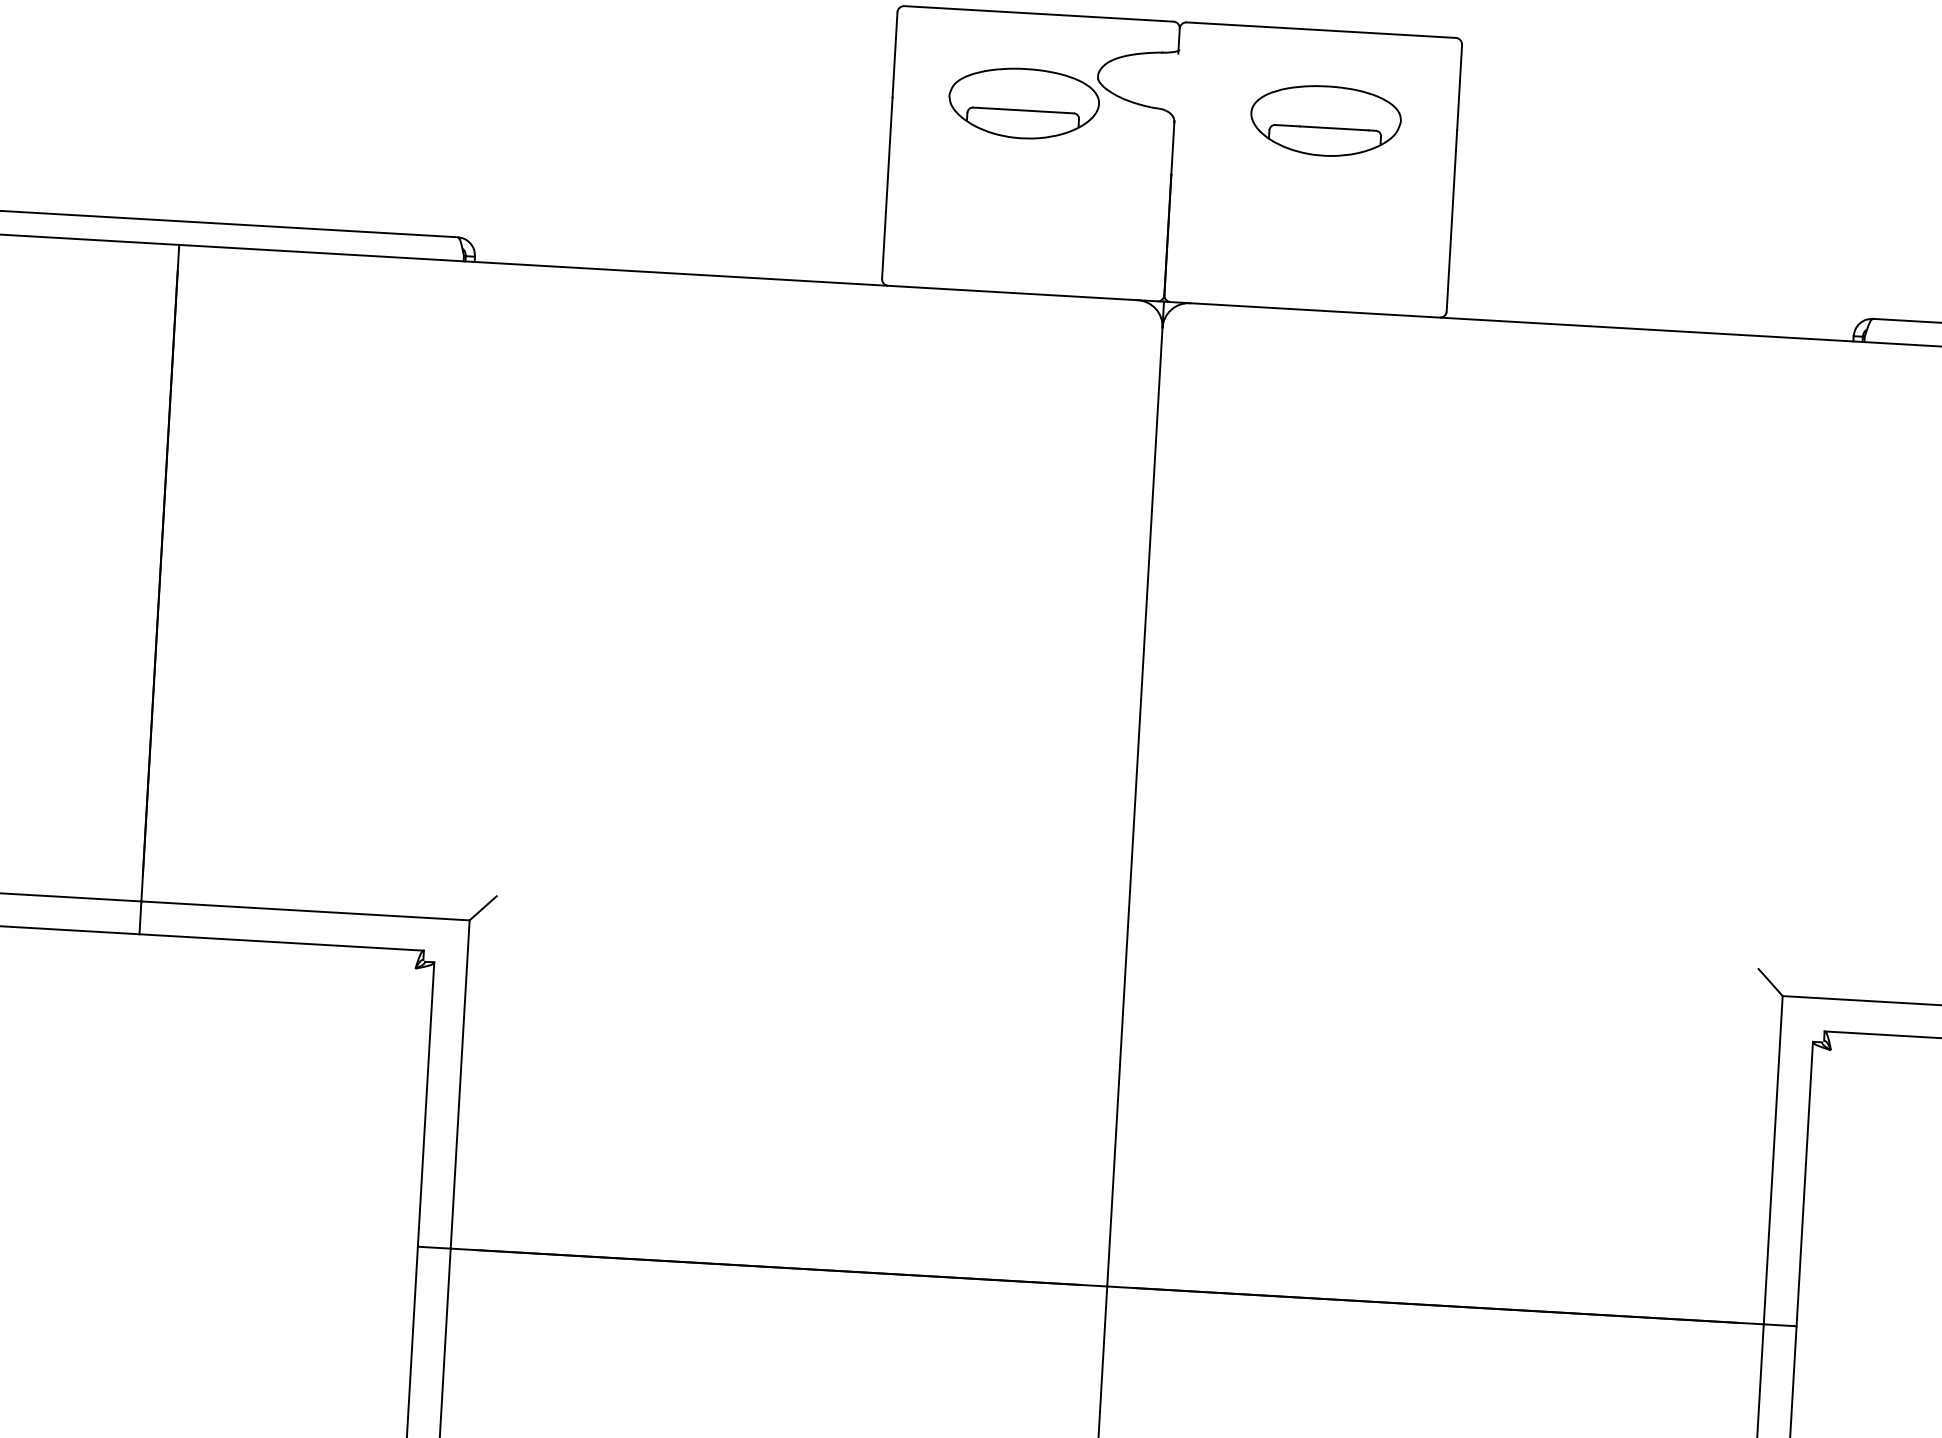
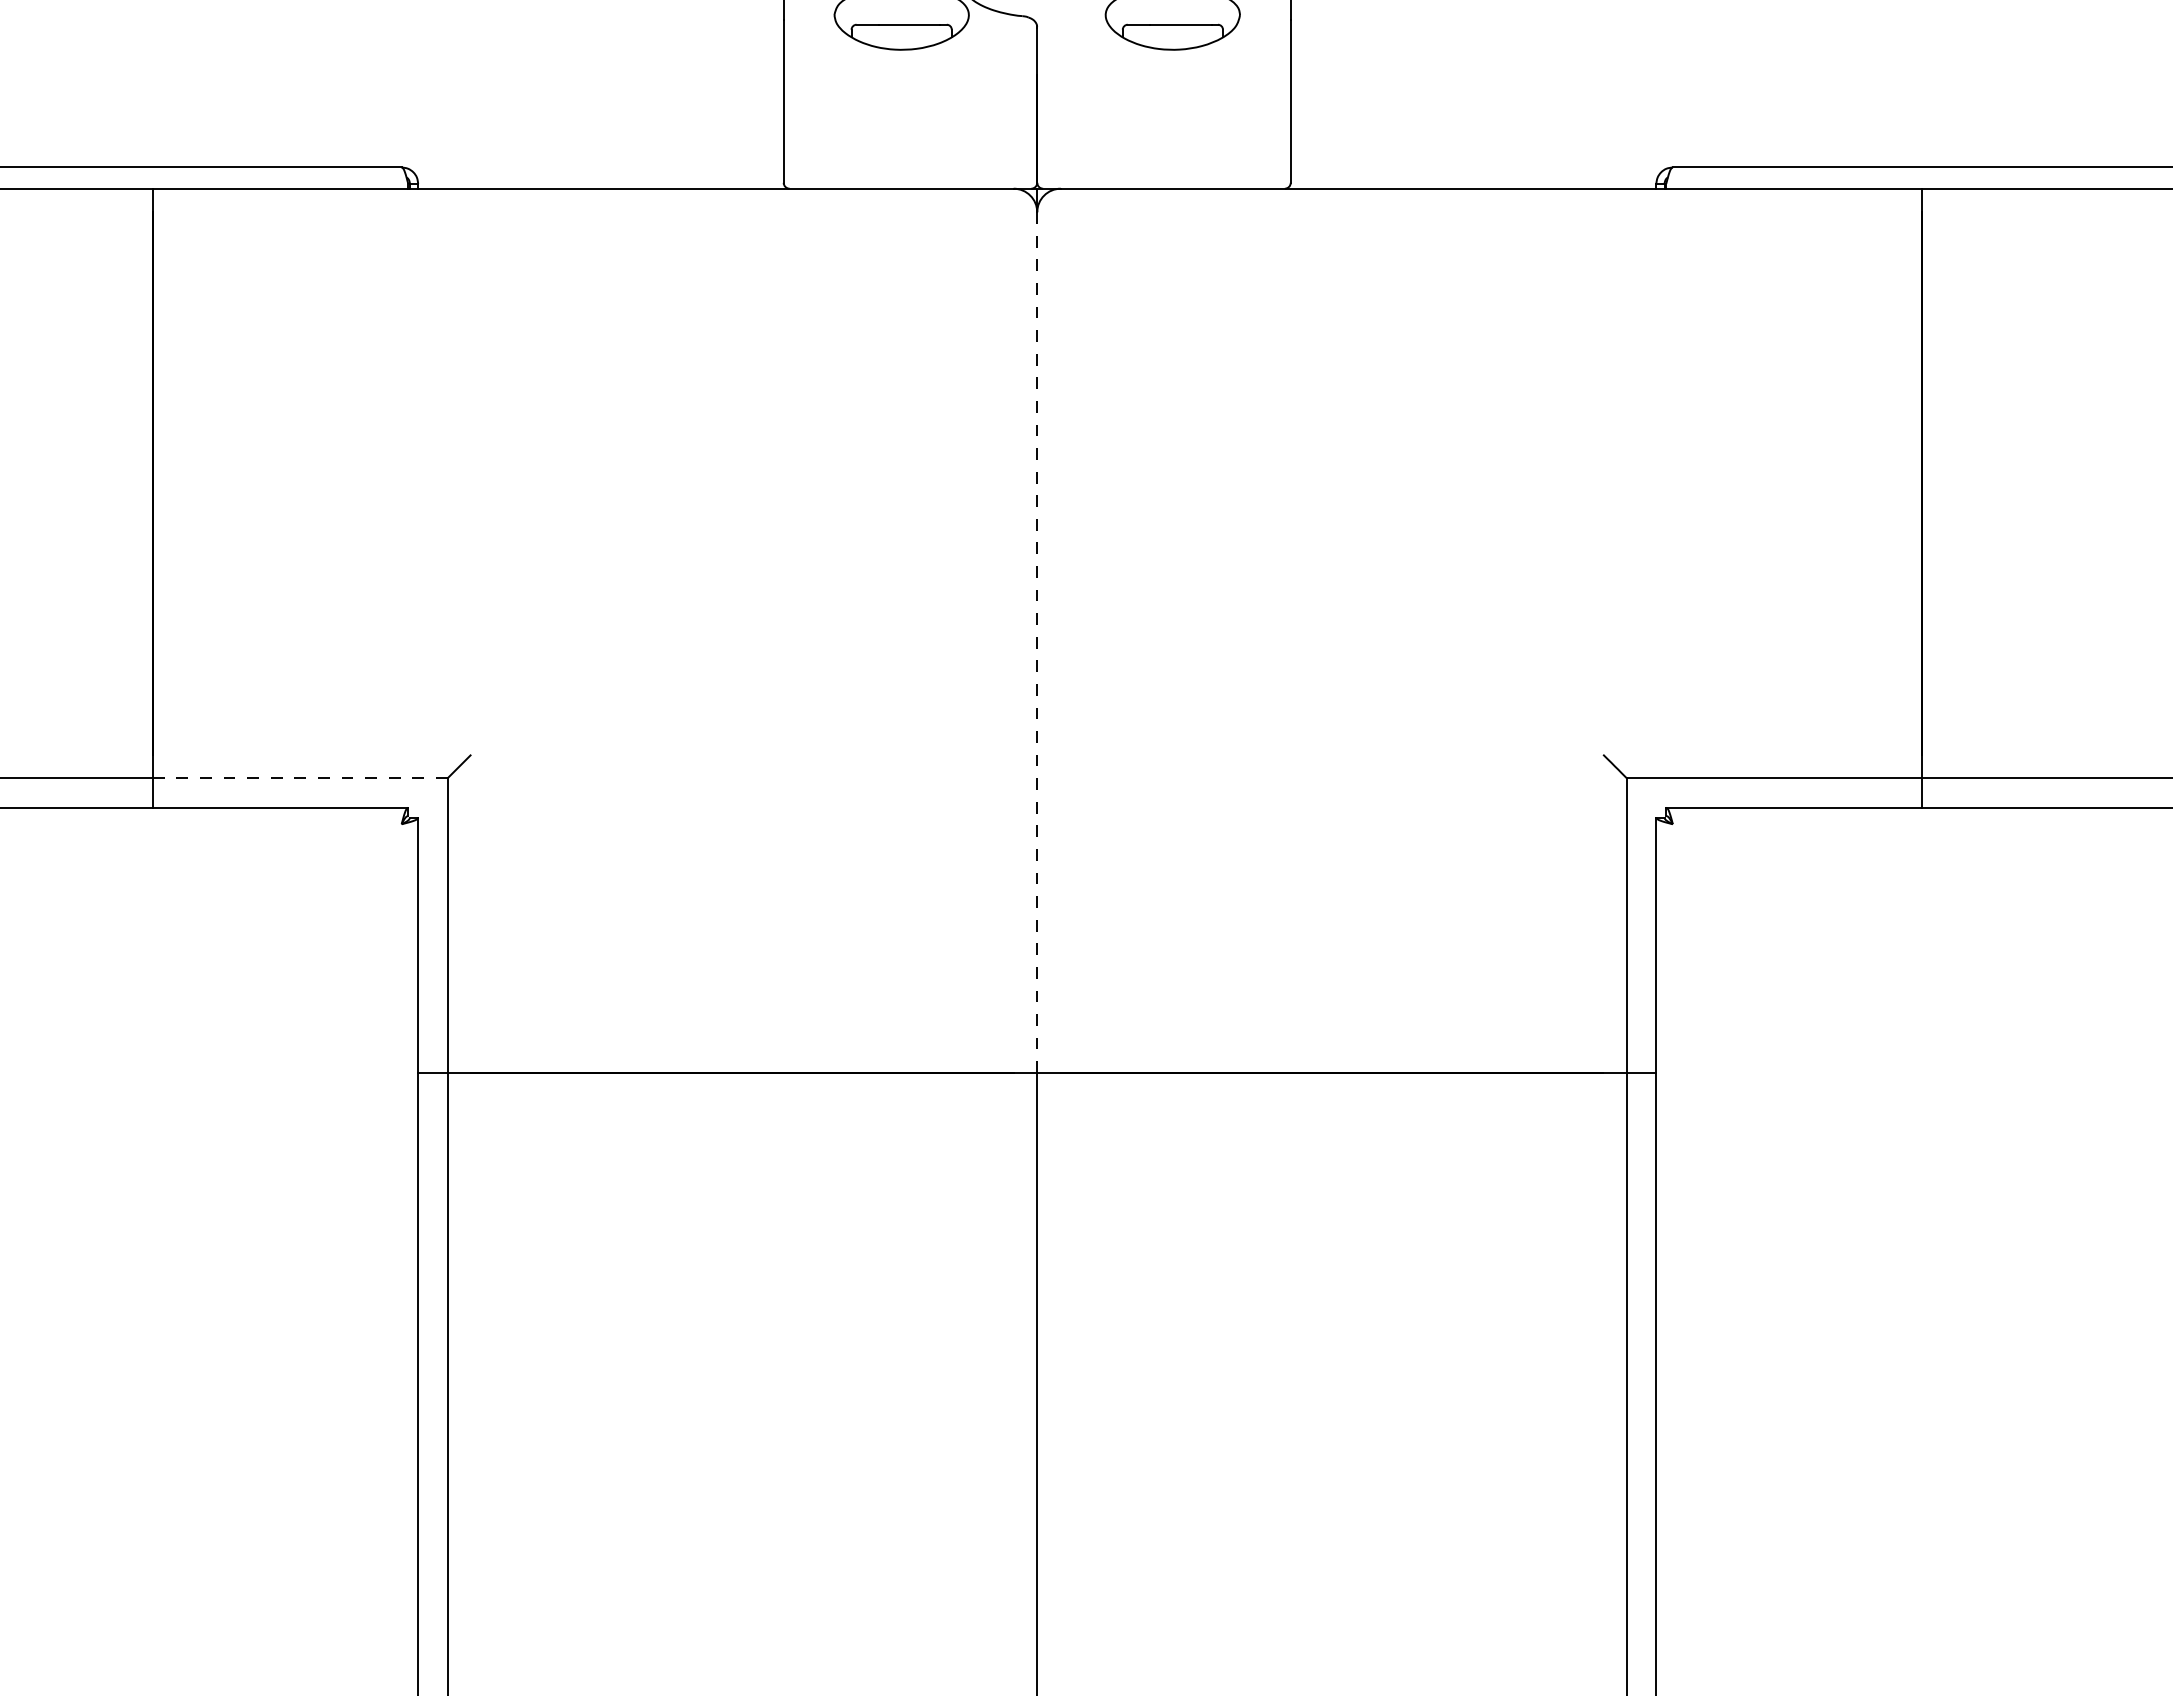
line: (1135, 807) -> (1037, 642), solid -> dashed
line: (304, 911) -> (299, 778), solid -> dashed

